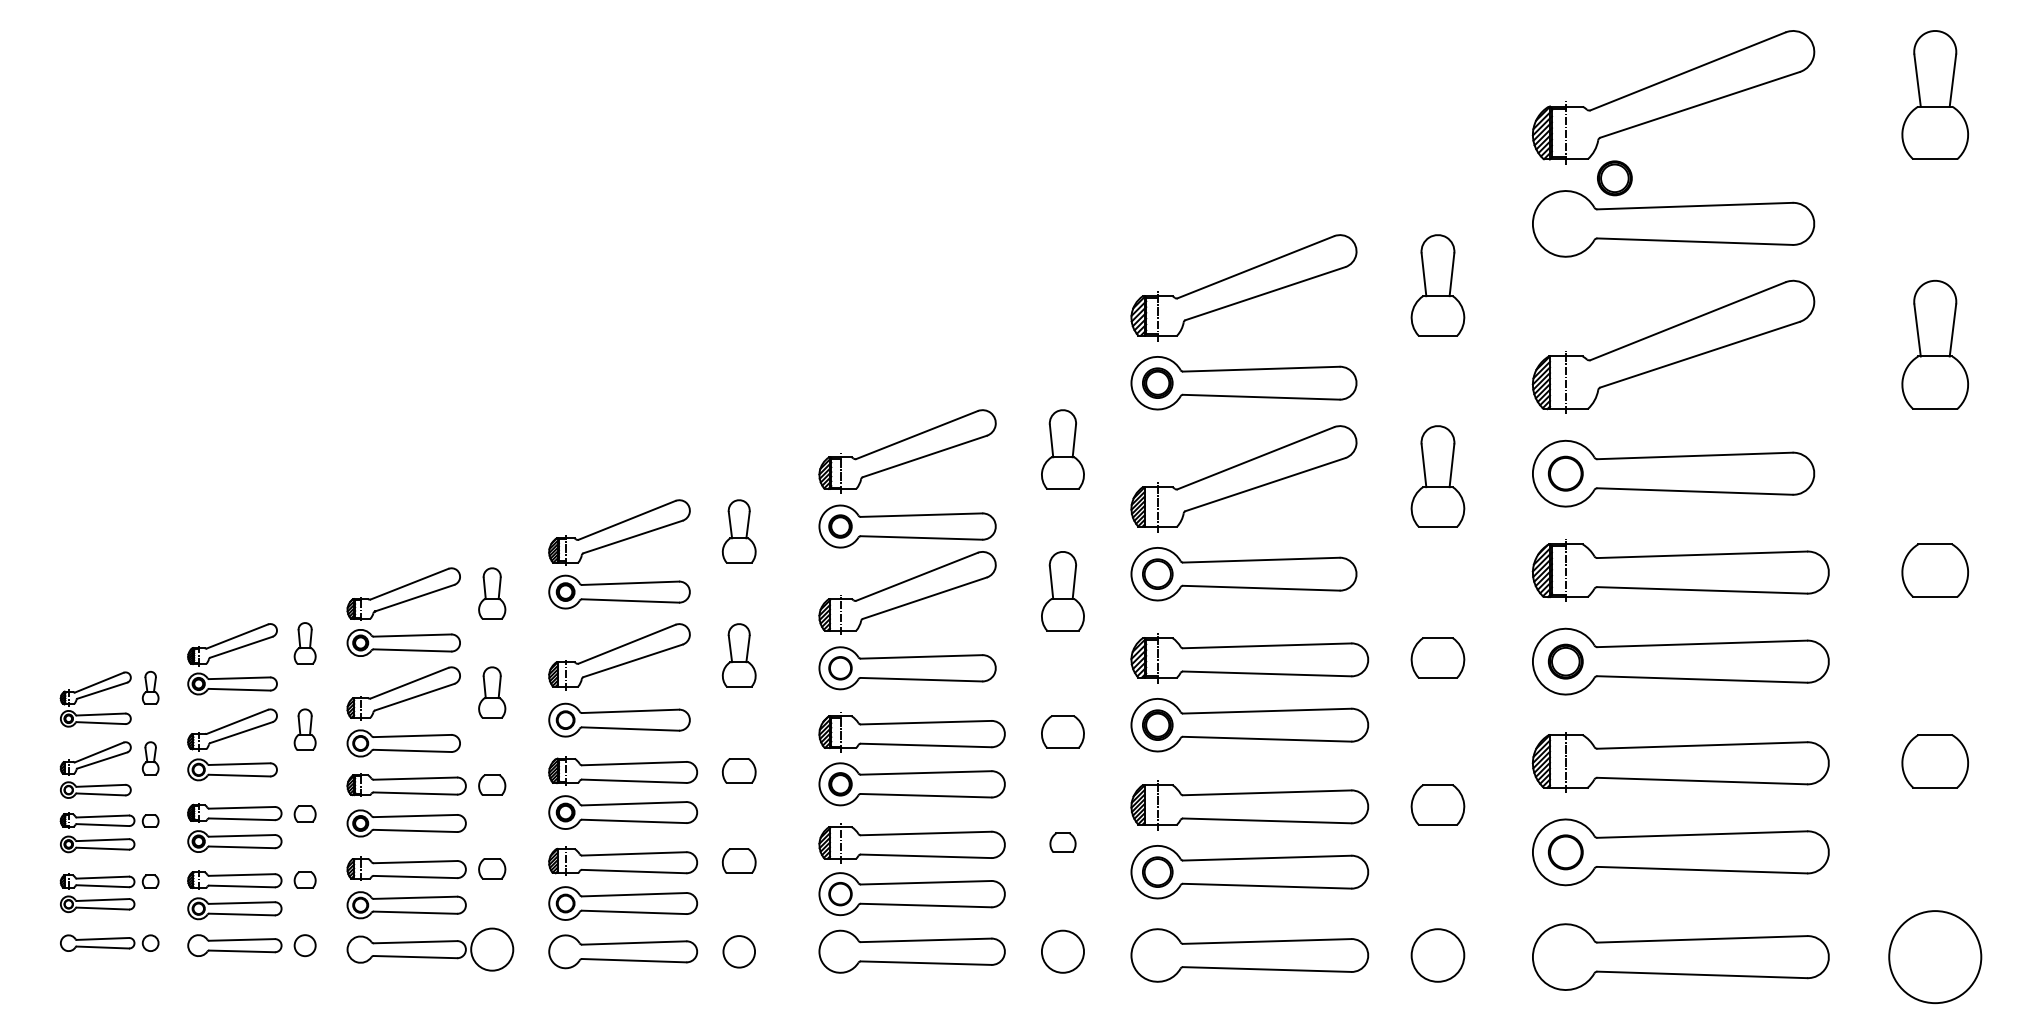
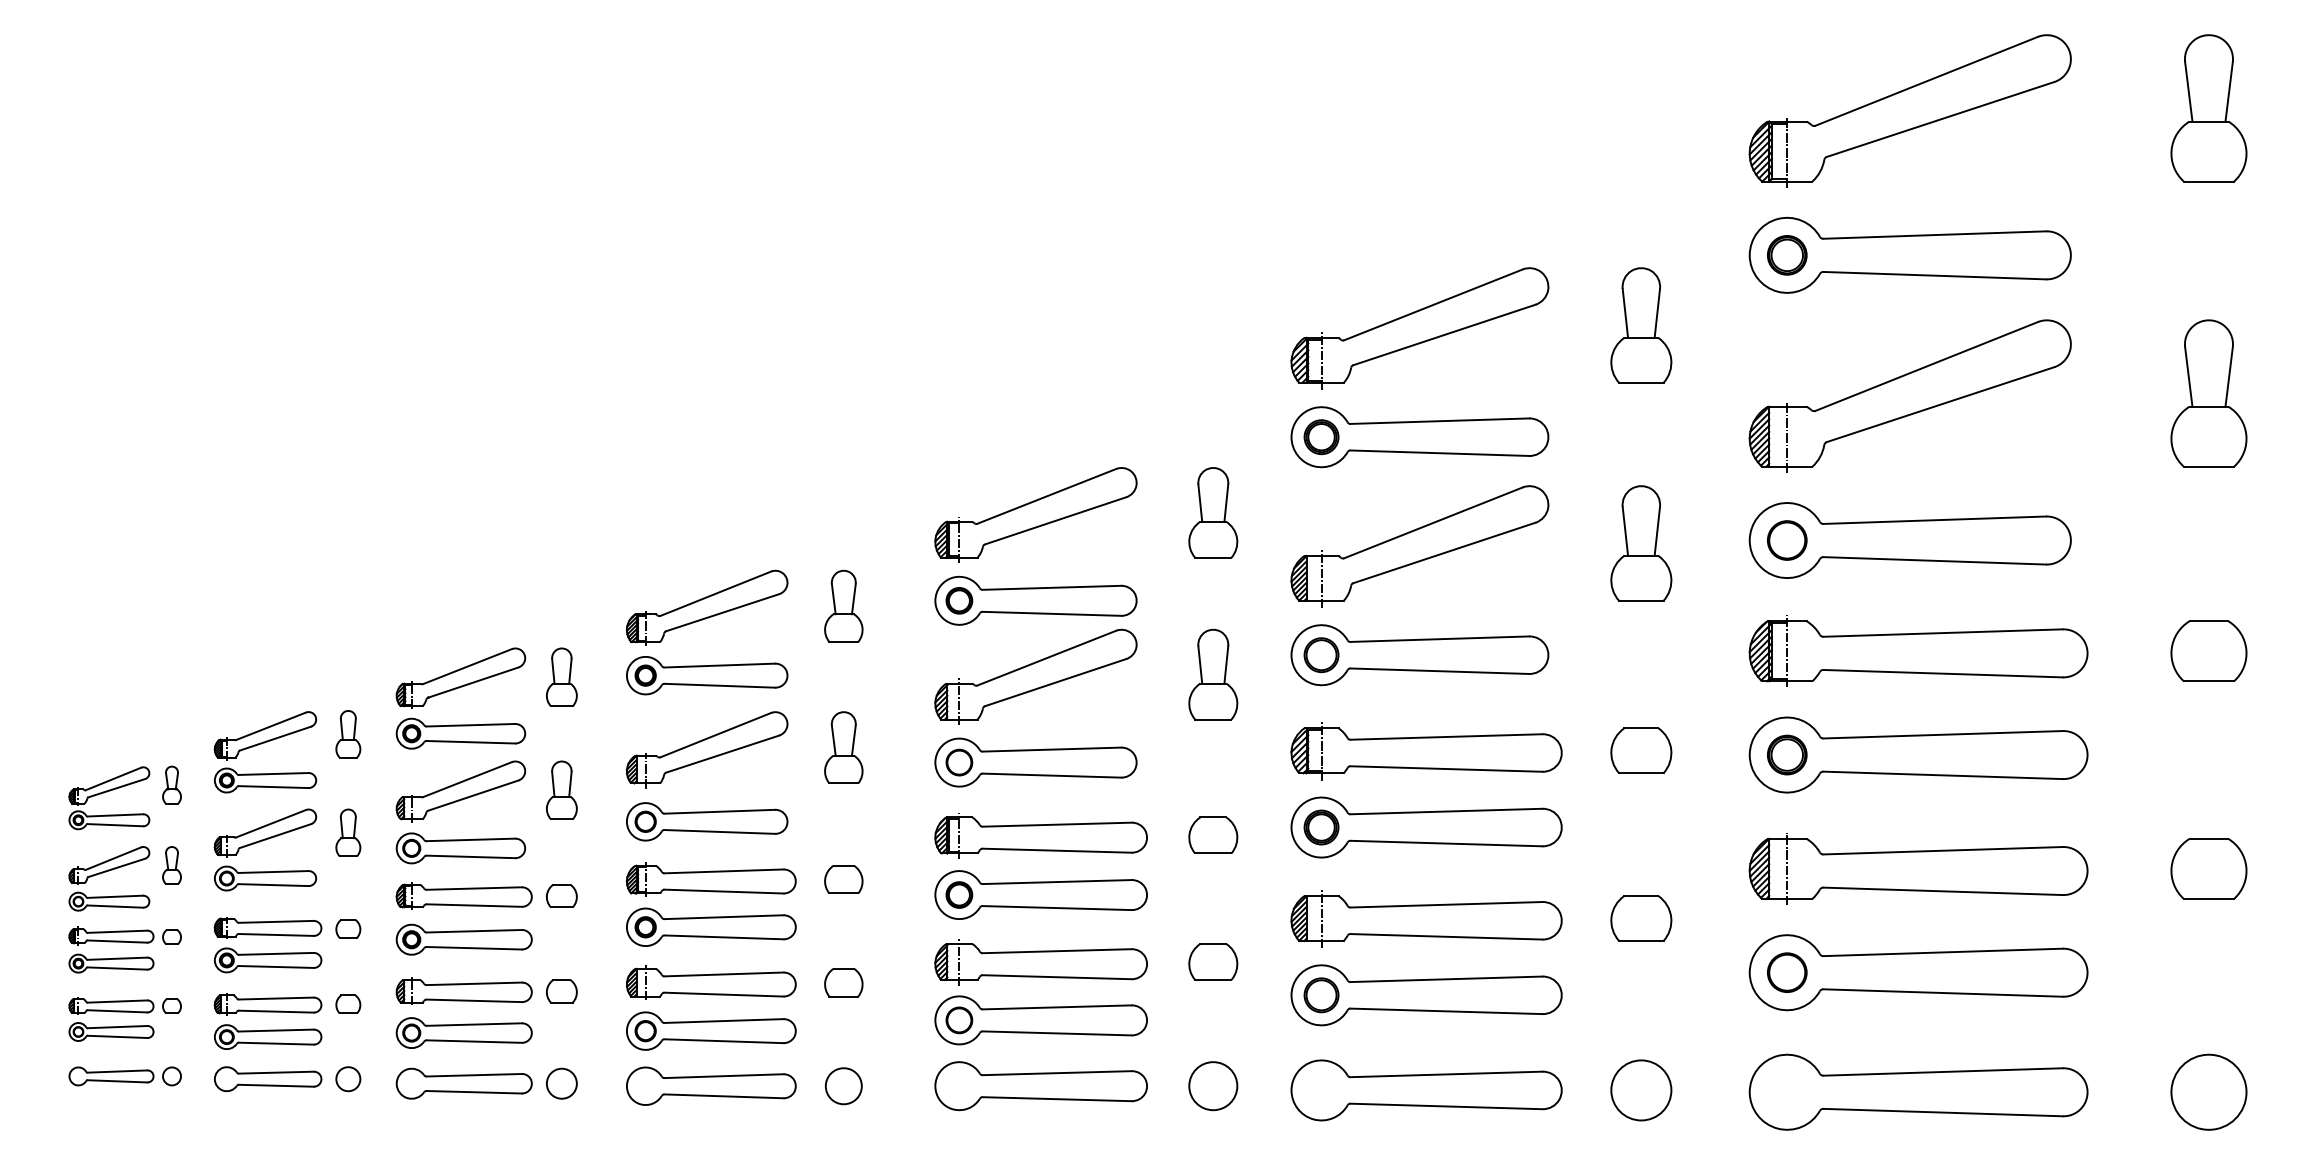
part: (1615, 178) -> (1787, 255), moved
part: (1063, 842) -> (1213, 961), size x1.67
circle: (491, 949) -> (561, 1083), size x0.62
circle: (1934, 956) -> (2208, 1091), size x0.71

